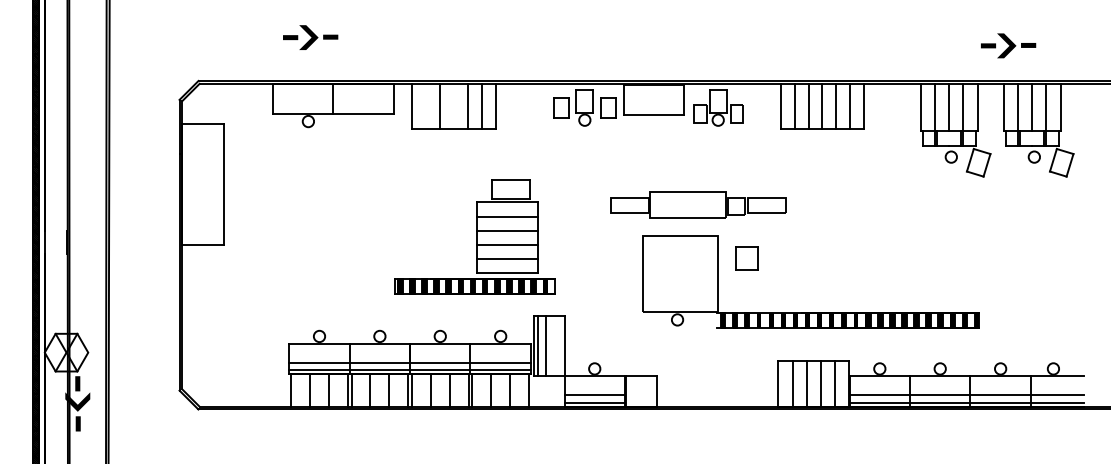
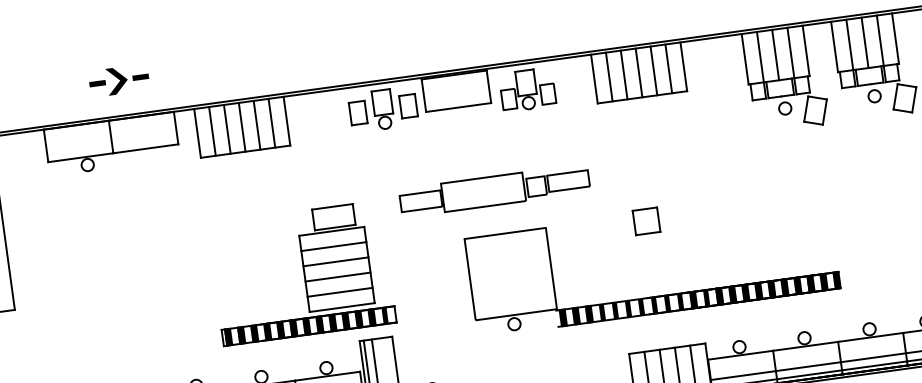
part: (310, 37) -> (119, 80), moved
line: (426, 106) -> (212, 131), added
line: (453, 106) -> (241, 127), added
part: (698, 204) -> (494, 190), moved
part: (474, 236) -> (301, 272), moved
part: (746, 258) -> (646, 221), moved

